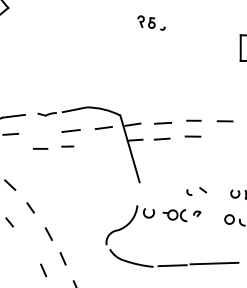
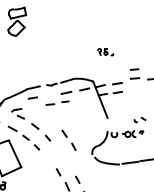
part: (151, 23) -> (105, 52), moved
part: (192, 127) -> (134, 73), moved
part: (54, 244) -> (68, 139), moved

